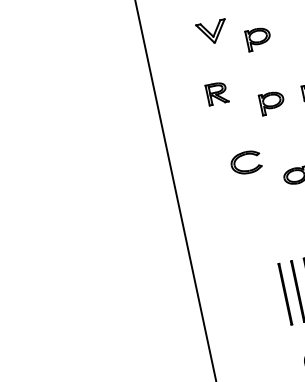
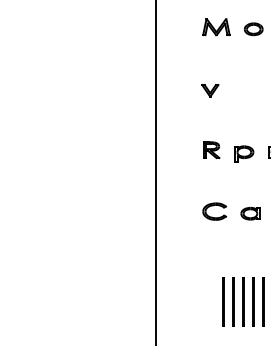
part: (212, 32) -> (210, 90), size x0.71
part: (258, 38) -> (244, 102), removed
part: (216, 94) -> (211, 150), moved
part: (245, 162) -> (214, 211), moved

